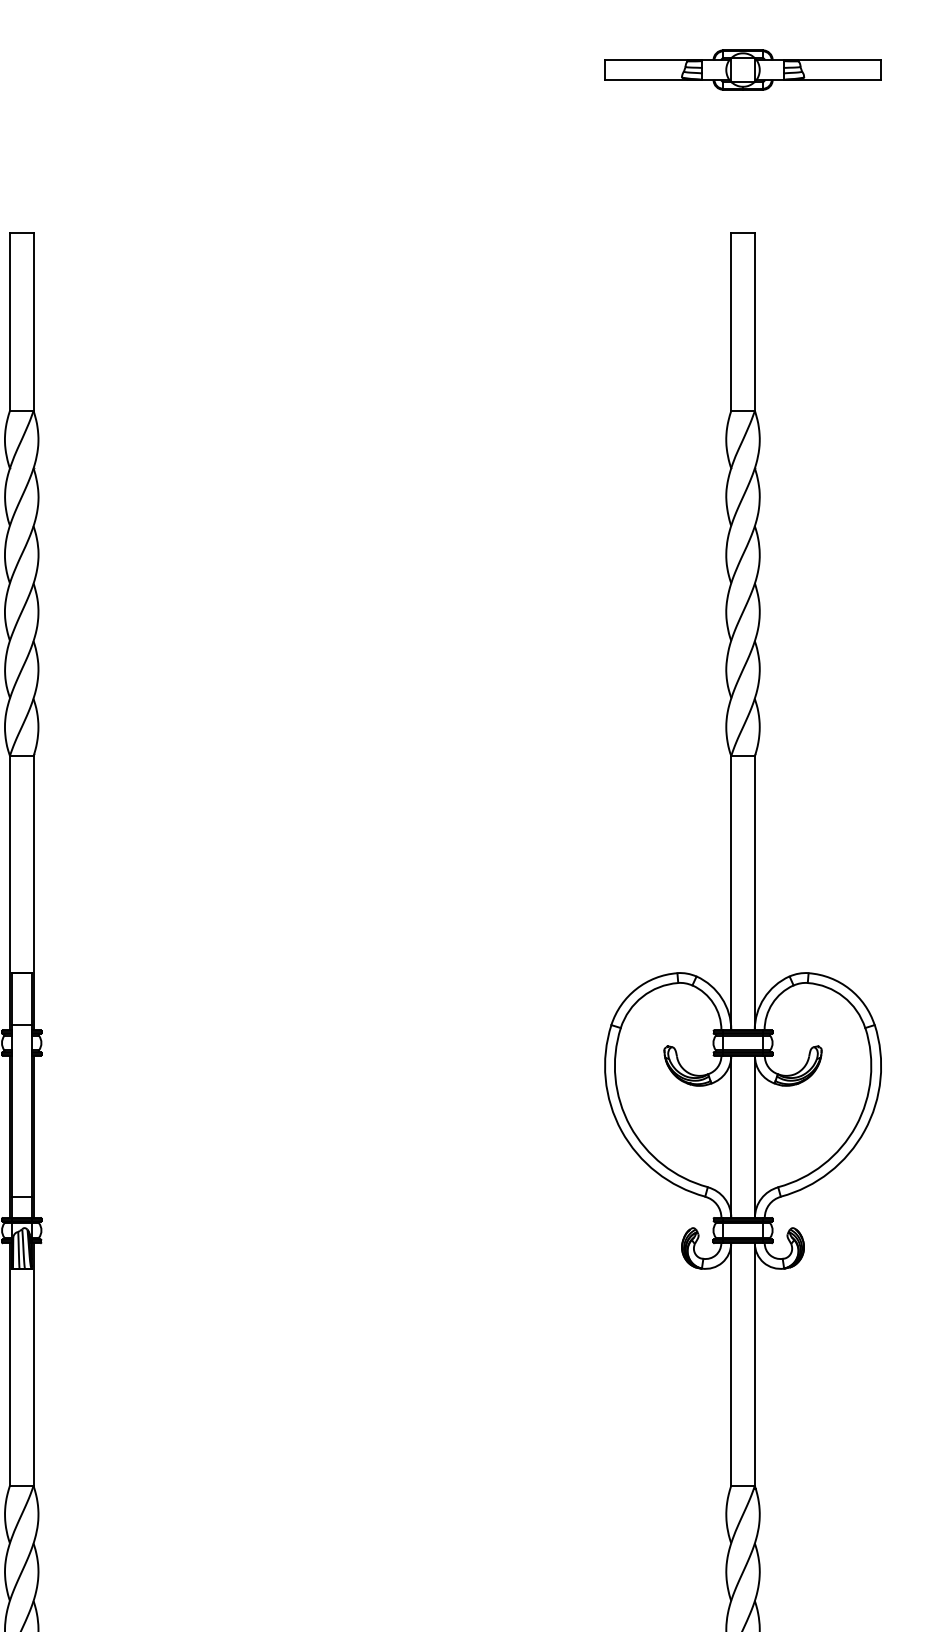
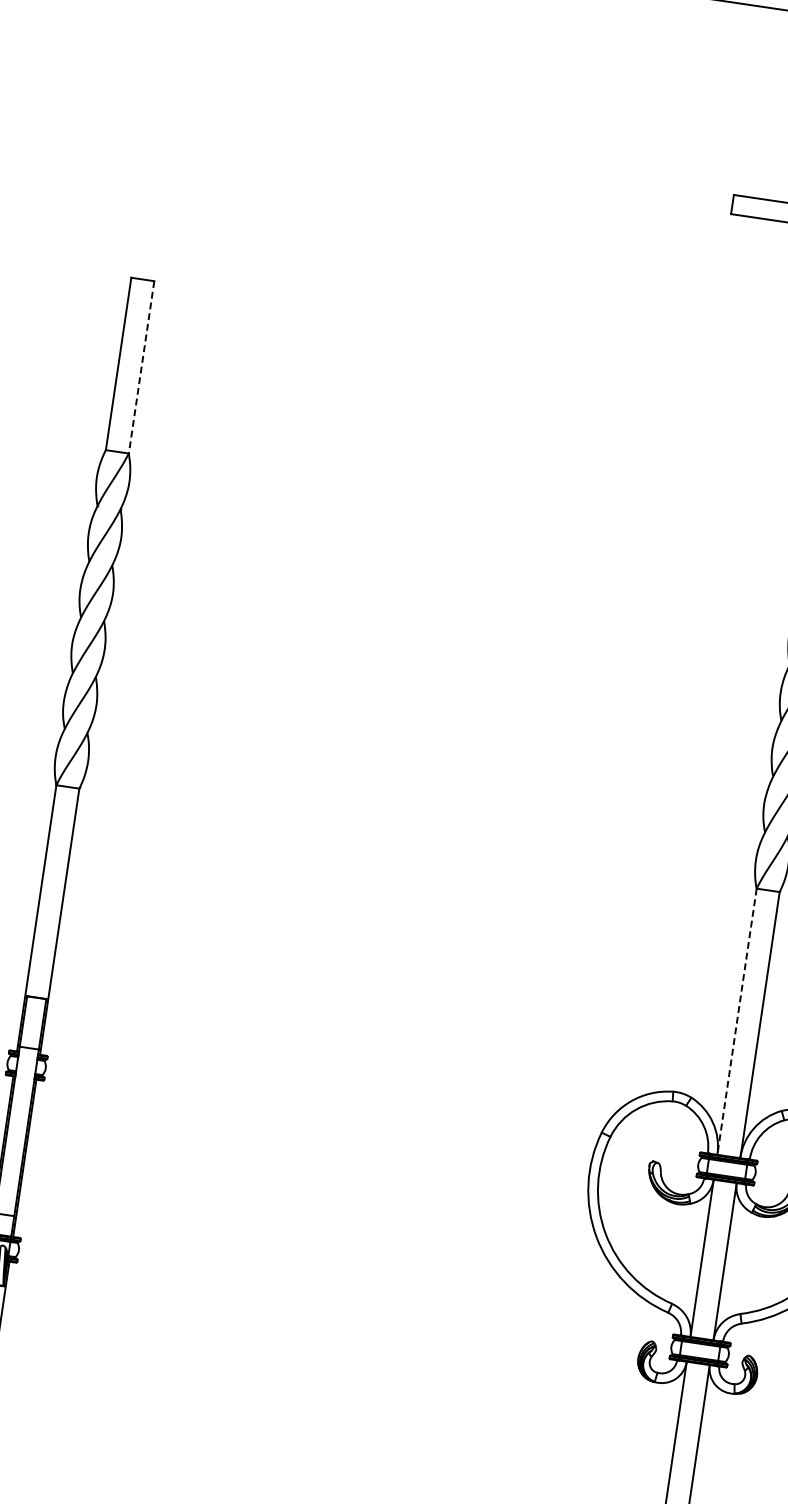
line: (33, 322) -> (141, 367), solid -> dashed
line: (731, 893) -> (737, 1022), solid -> dashed

